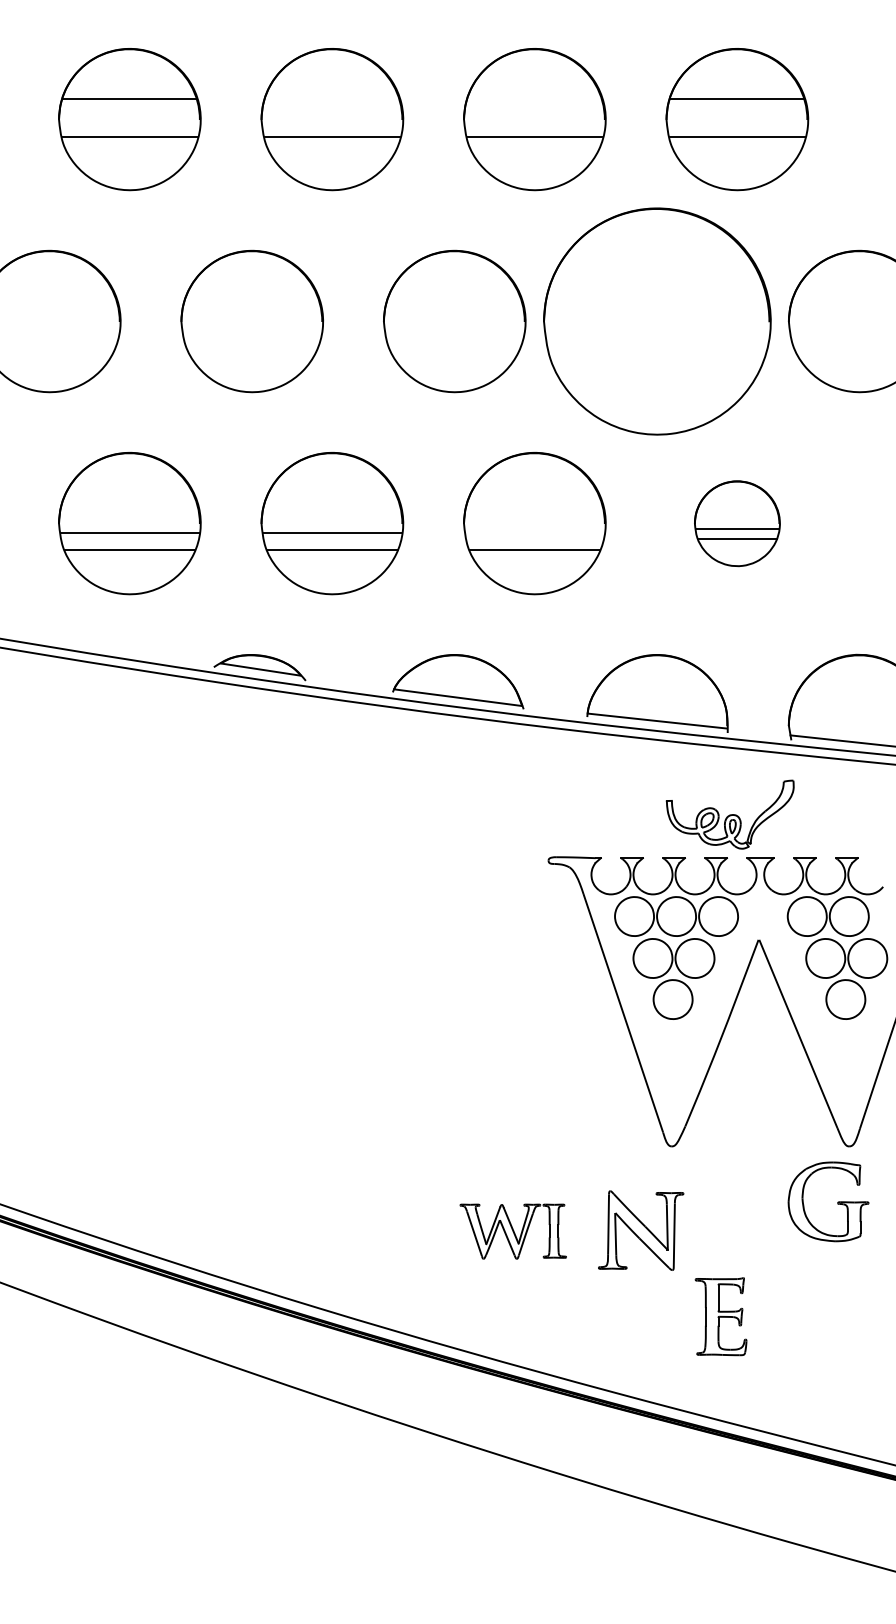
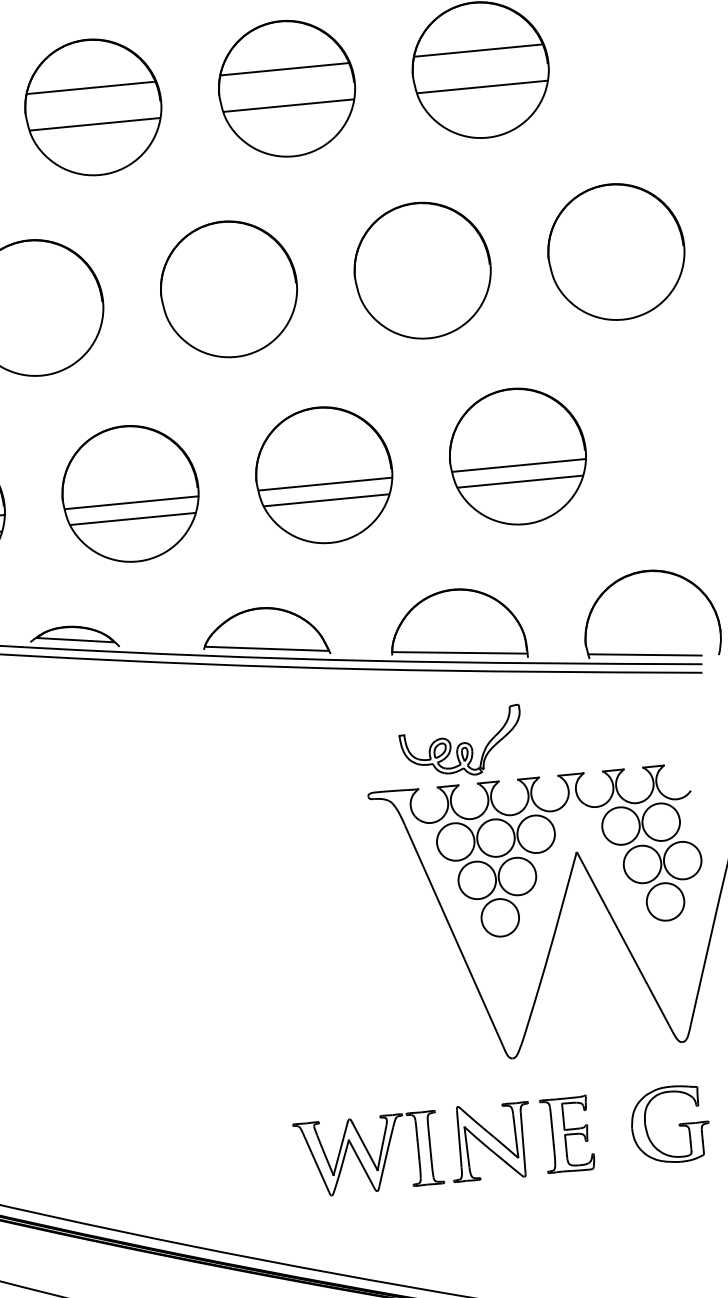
line: (332, 99) -> (91, 88), added
line: (534, 99) -> (284, 69), added
part: (656, 321) -> (421, 270), size x0.62
part: (737, 523) -> (518, 456), size x1.67
line: (534, 532) -> (324, 483), added
part: (729, 814) -> (460, 742), moved
part: (837, 1202) -> (678, 1124), moved
part: (513, 1231) -> (368, 1154), size x1.43
part: (720, 1316) -> (566, 1134), moved

